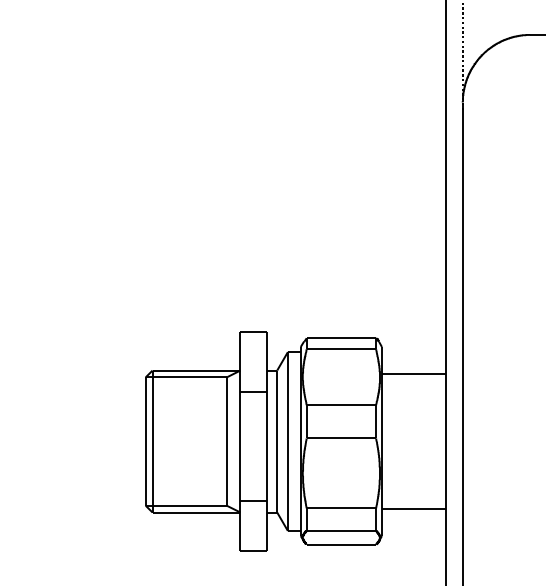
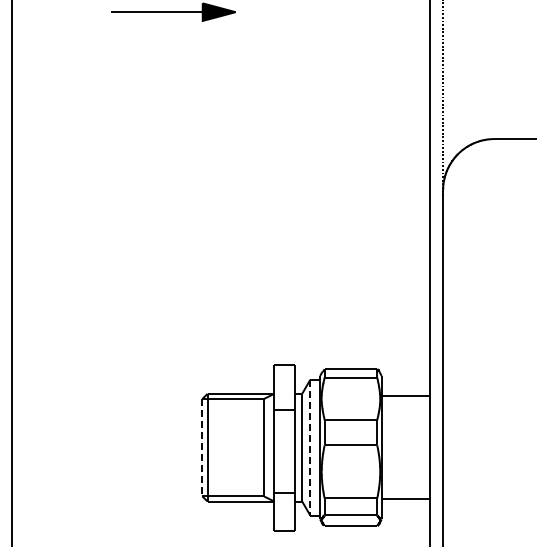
line: (145, 441) -> (202, 447), solid -> dashed
line: (288, 441) -> (310, 447), solid -> dashed

